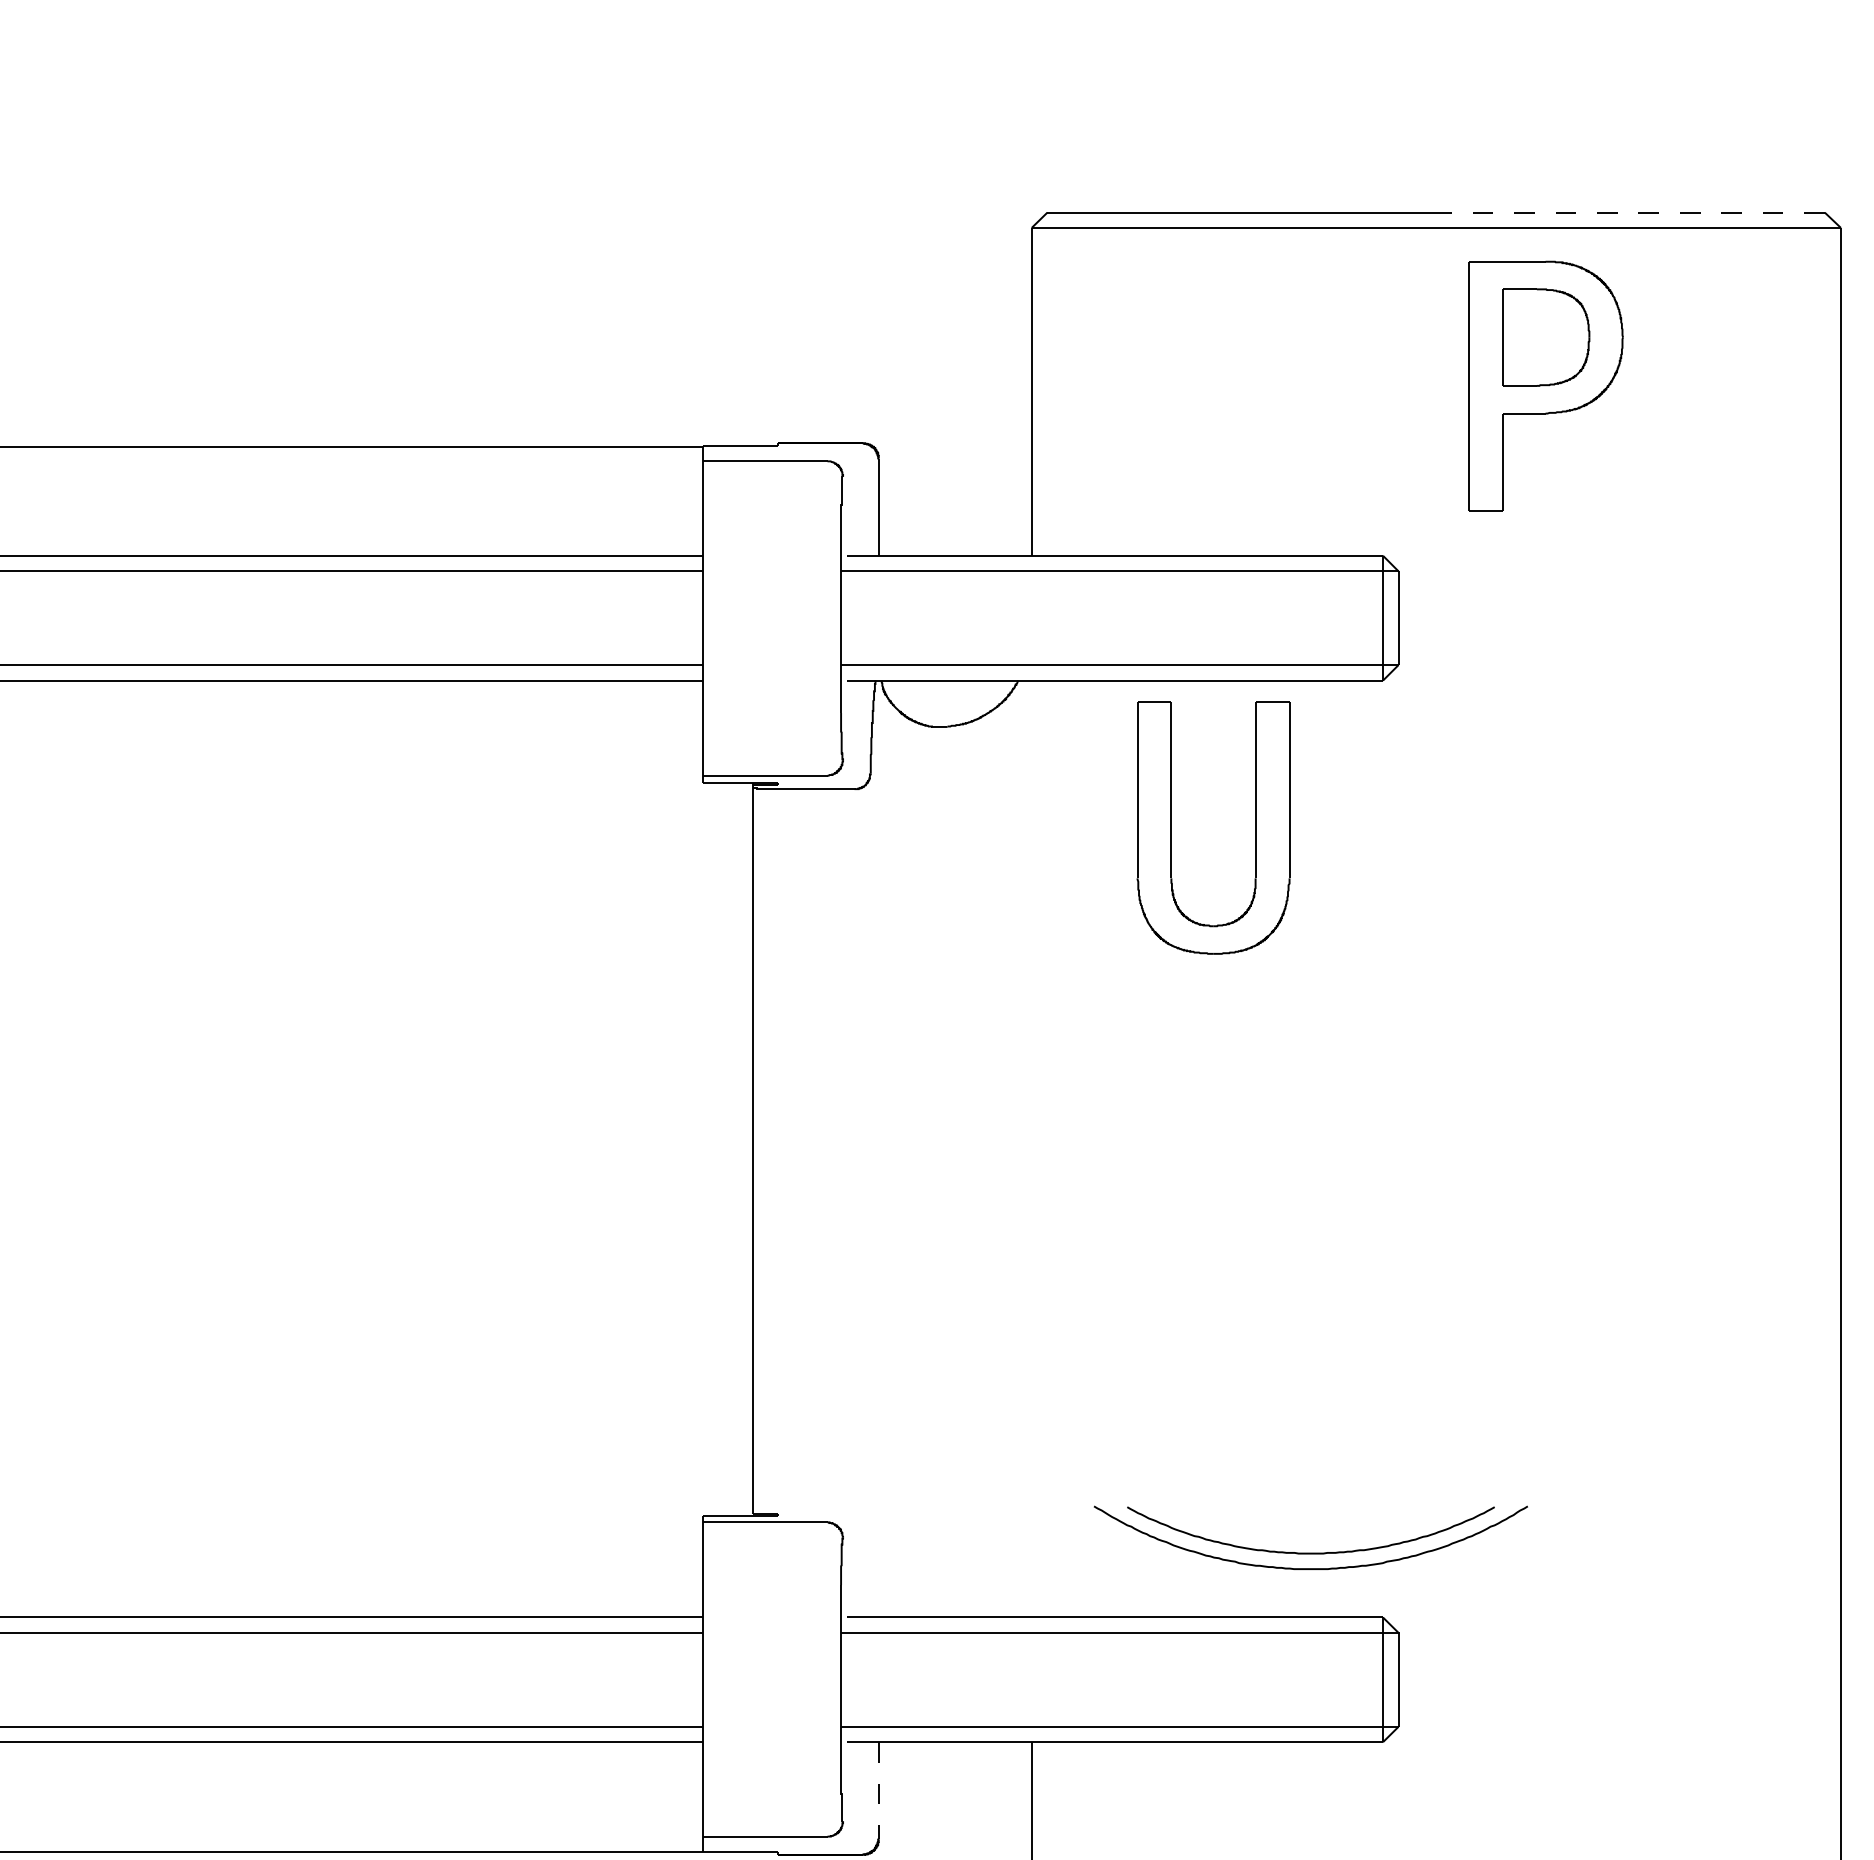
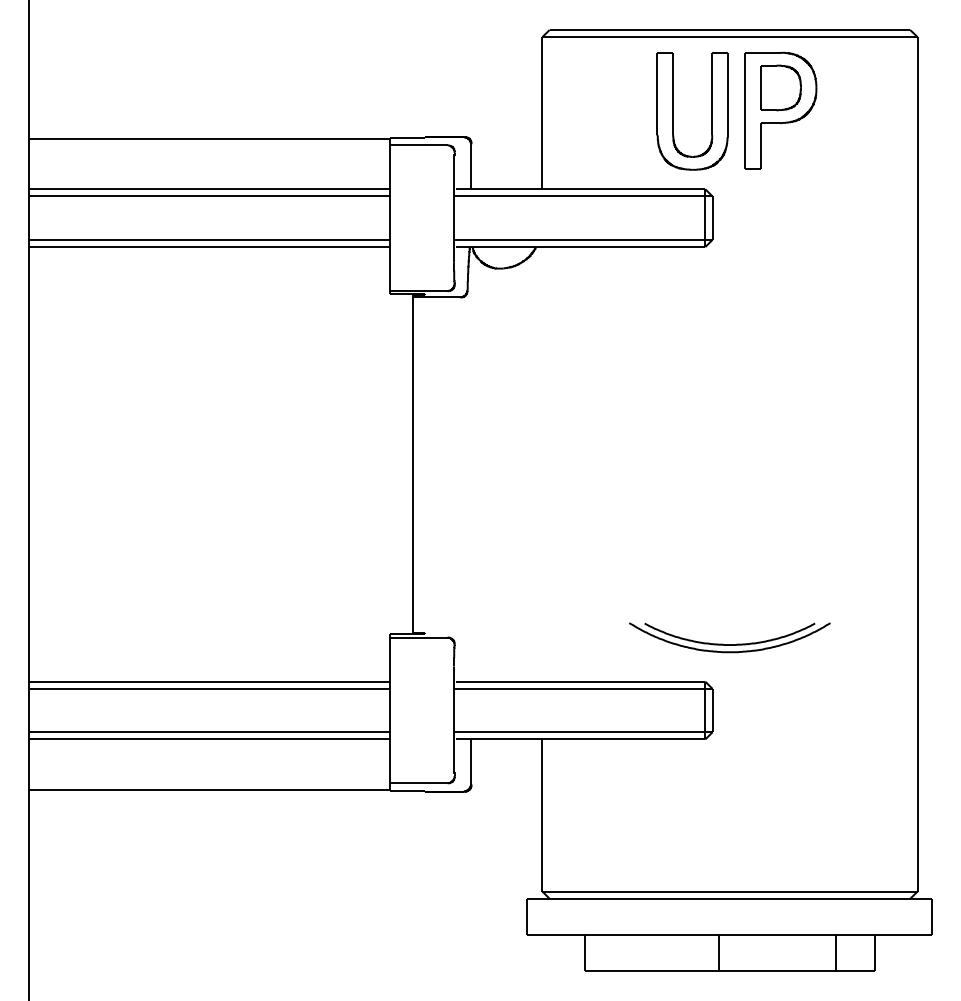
line: (1629, 213) -> (819, 30), dashed -> solid
part: (1172, 828) -> (673, 111), moved
part: (1310, 1552) -> (729, 644), moved
line: (878, 1791) -> (471, 762), dashed -> solid

